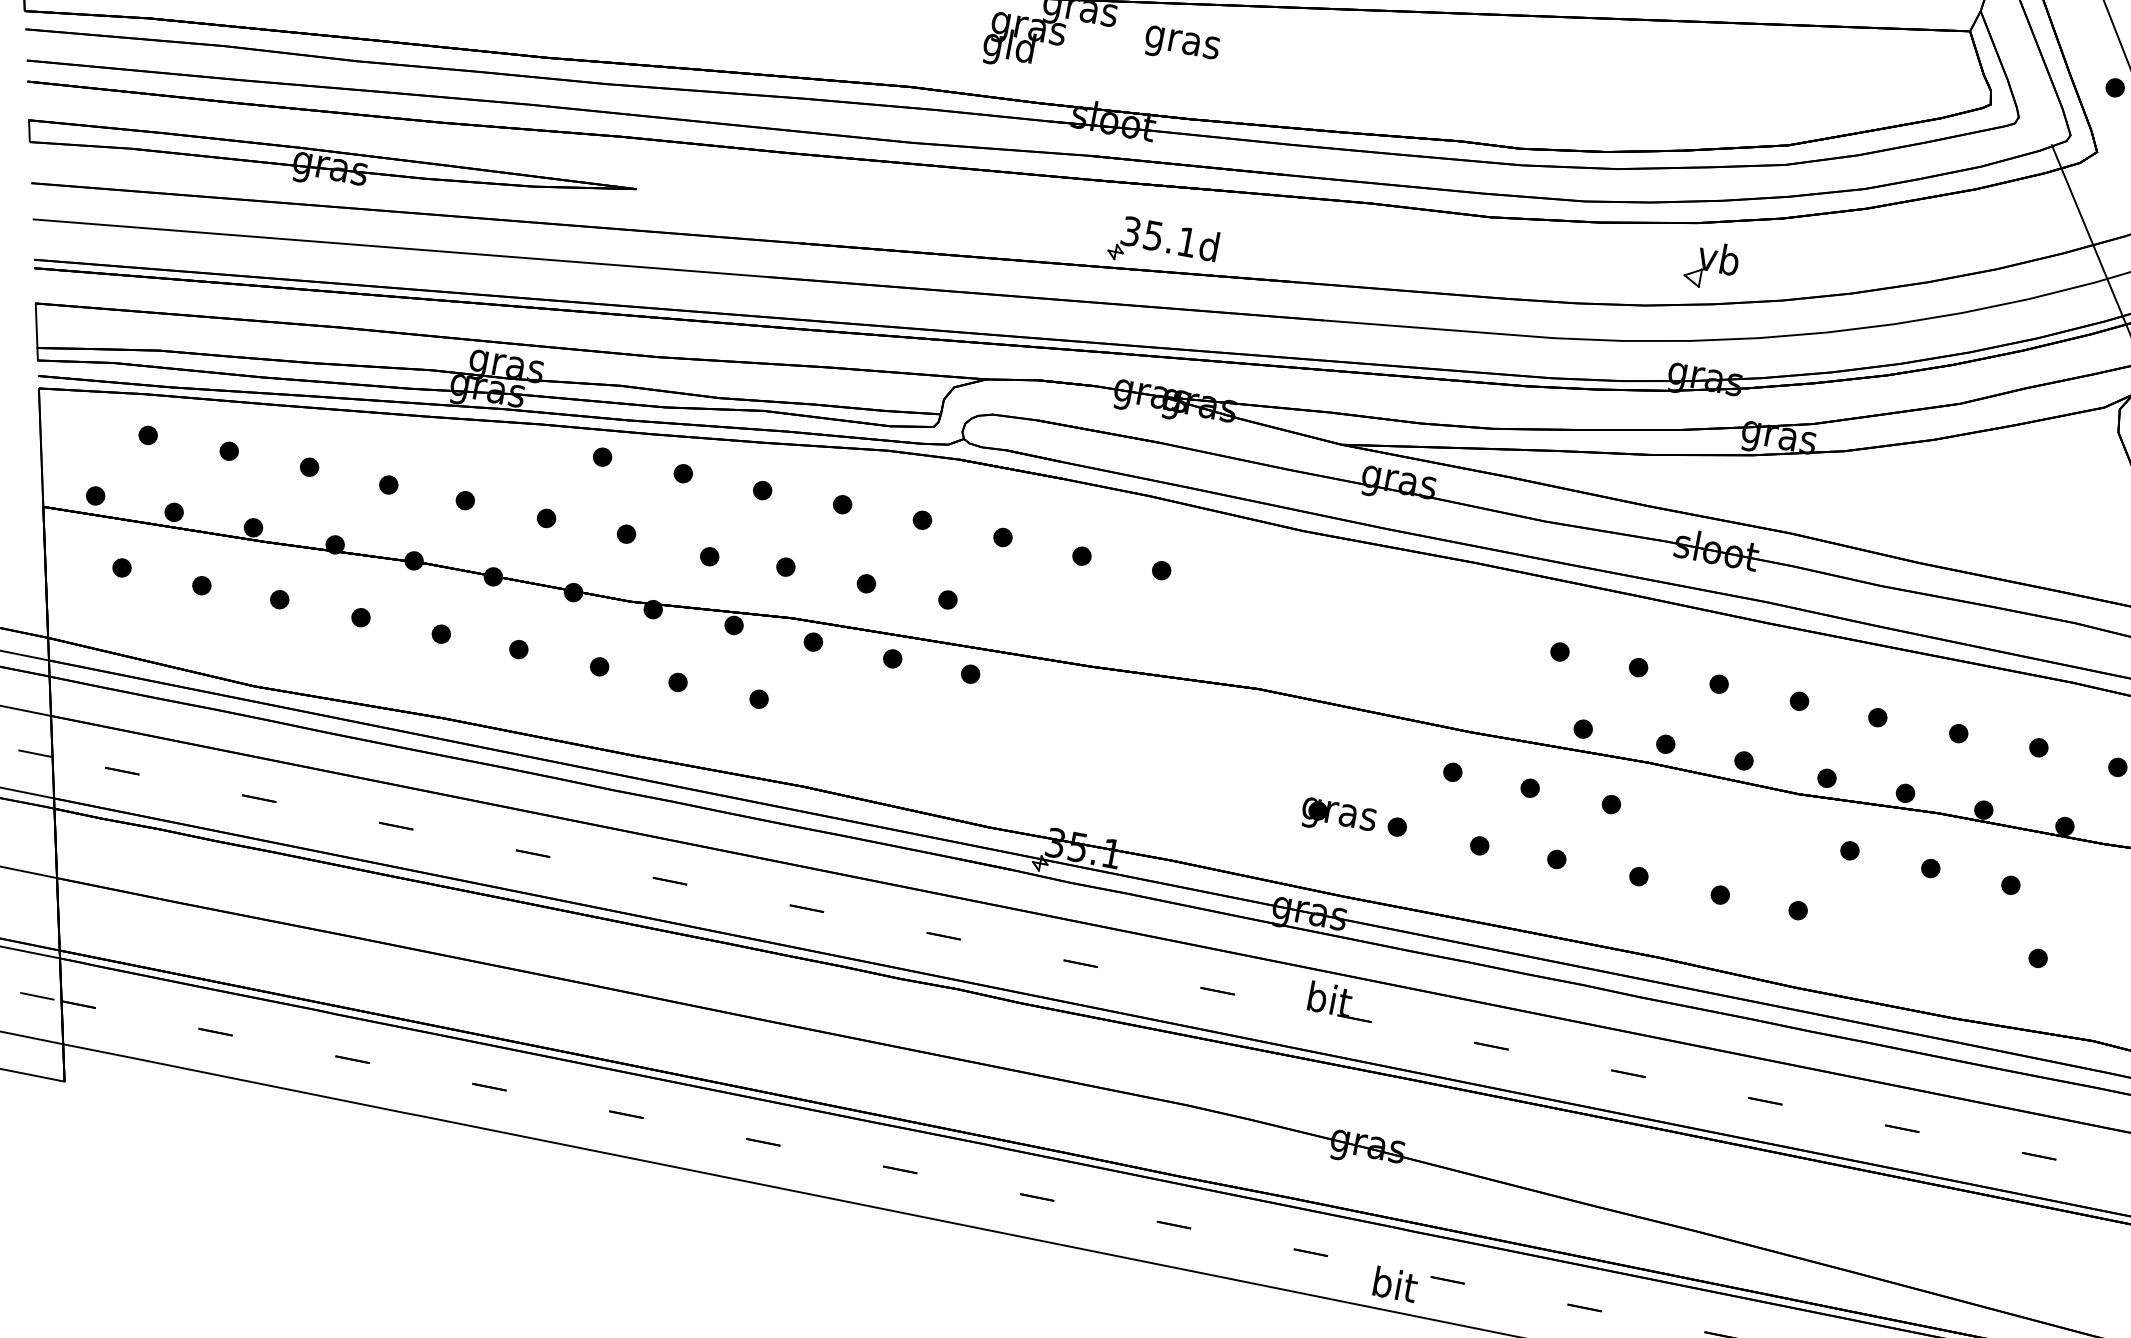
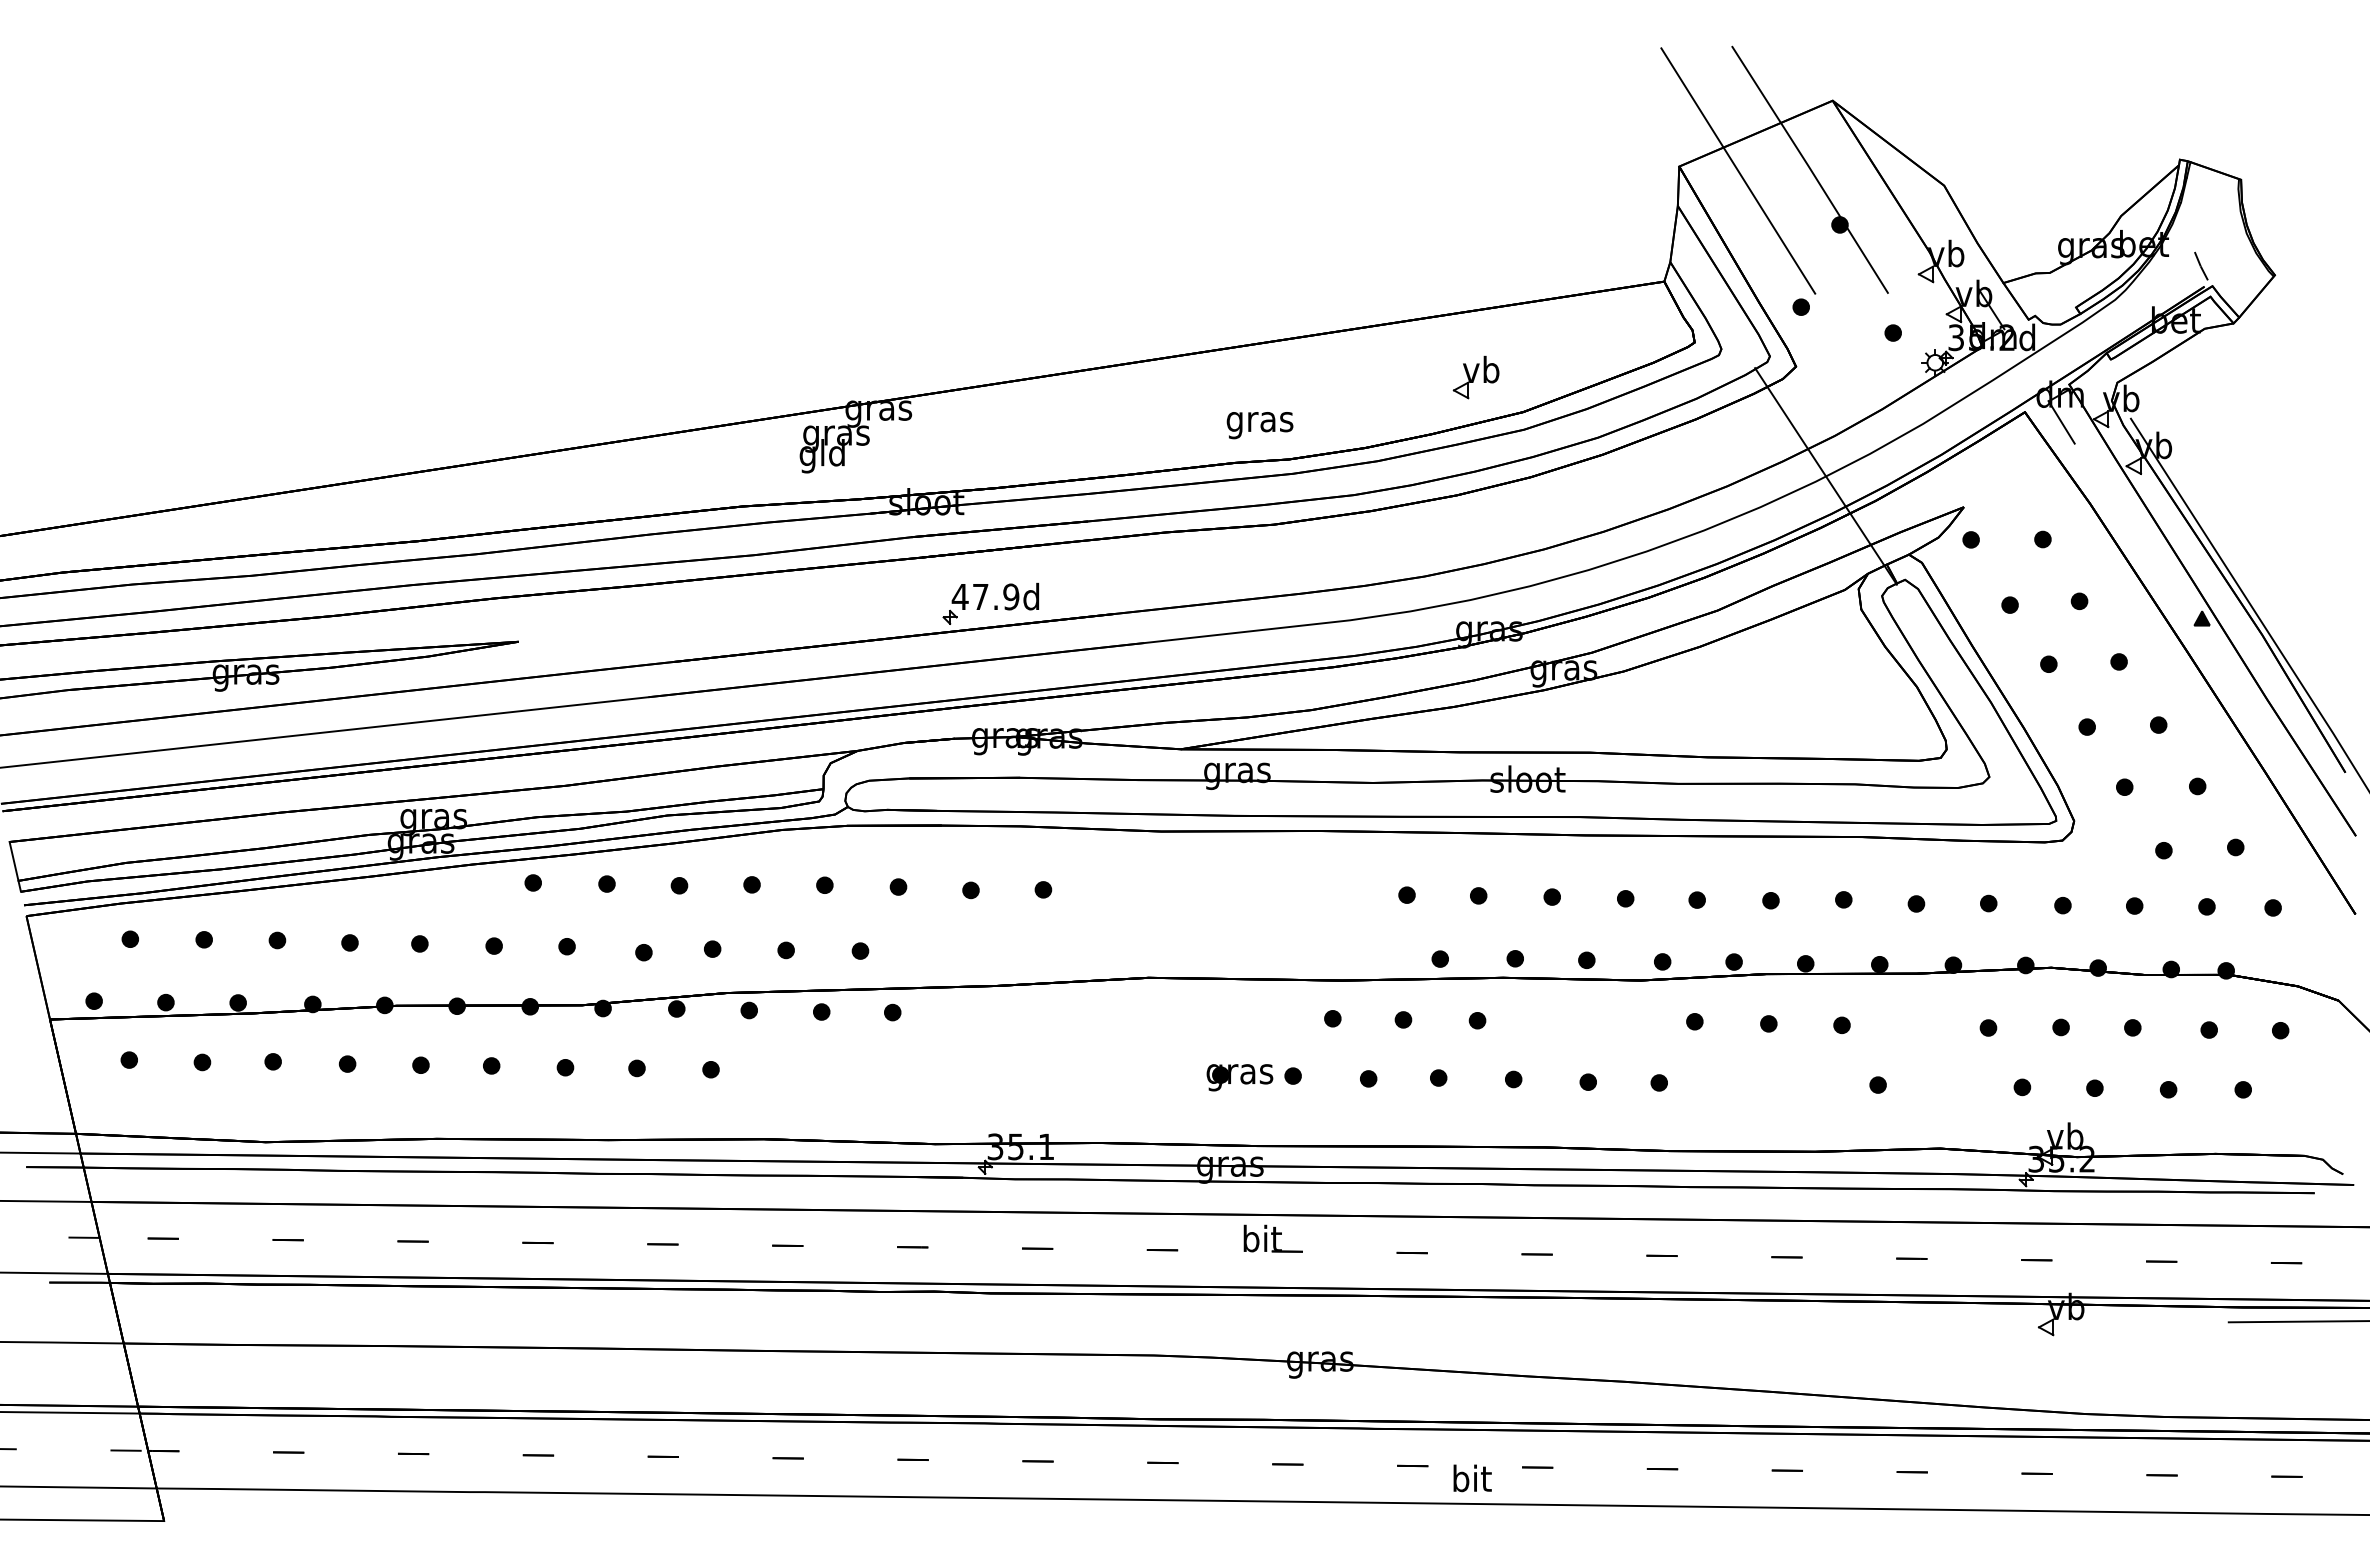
text: (1181, 45) -> (1259, 425), moved
text: (1158, 236) -> (985, 596), 35.1d -> 47.9d
part: (1710, 265) -> (1475, 377), moved
text: (1395, 1284) -> (1472, 1478), moved

